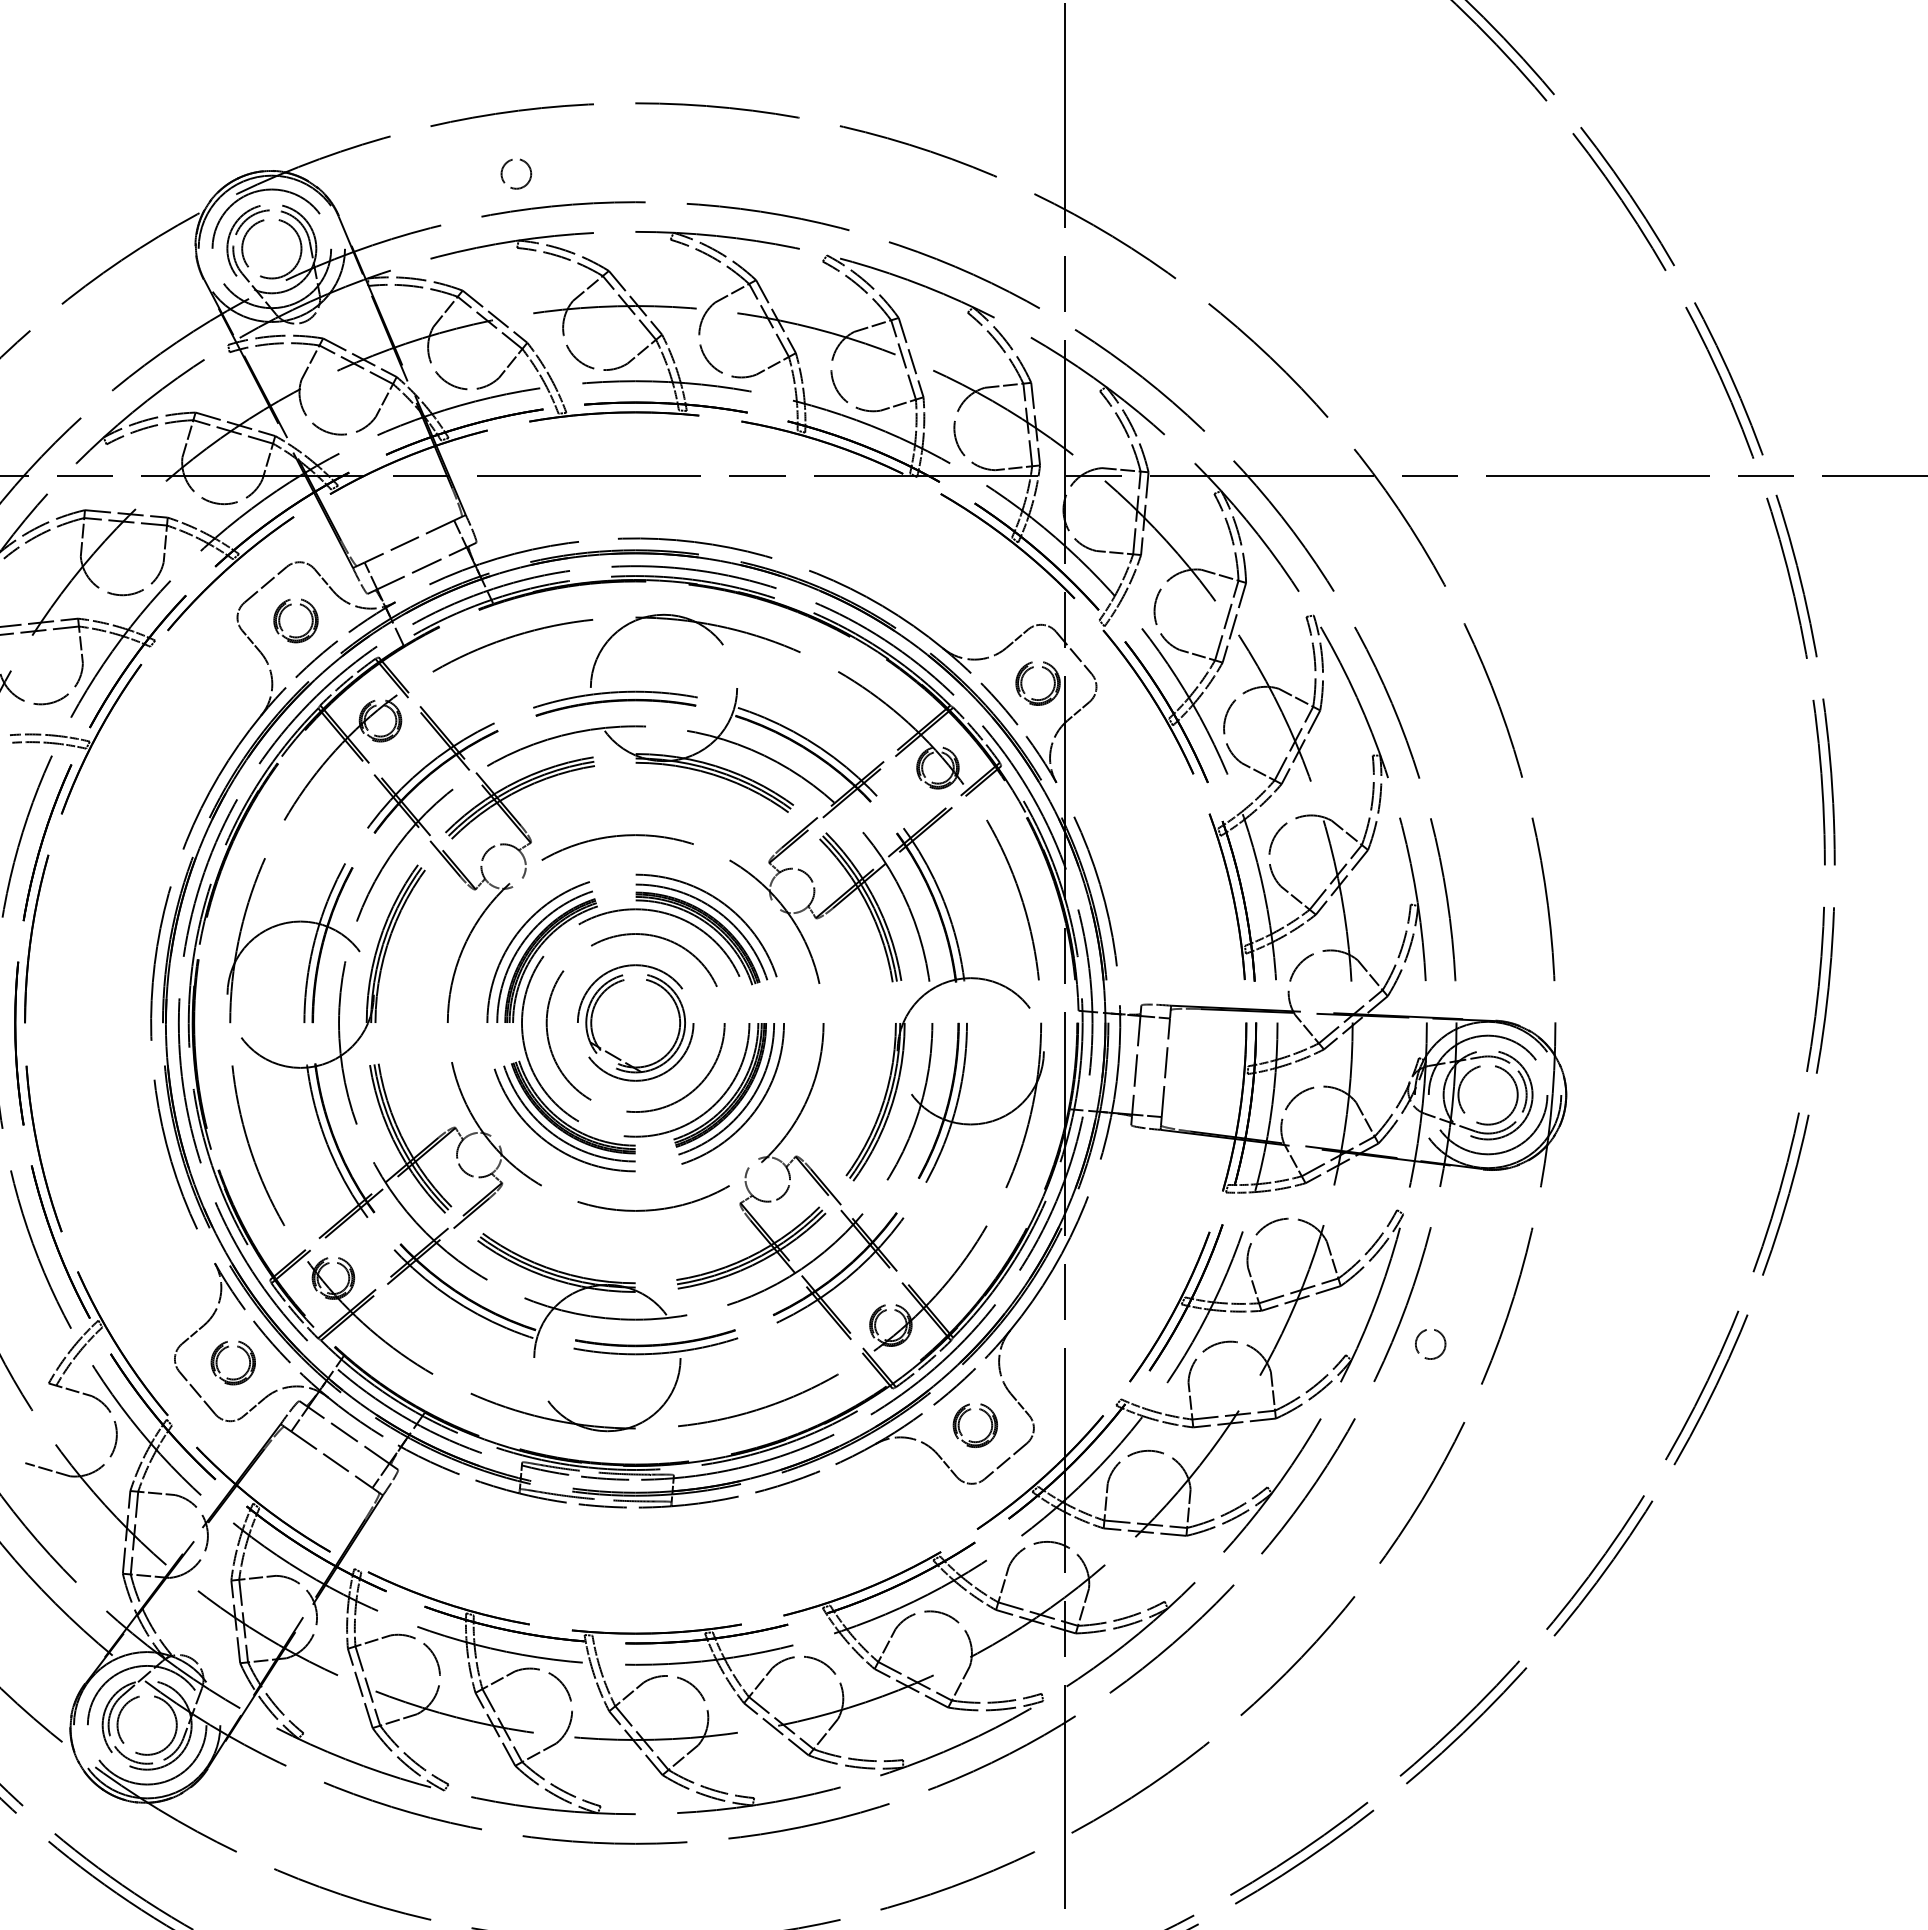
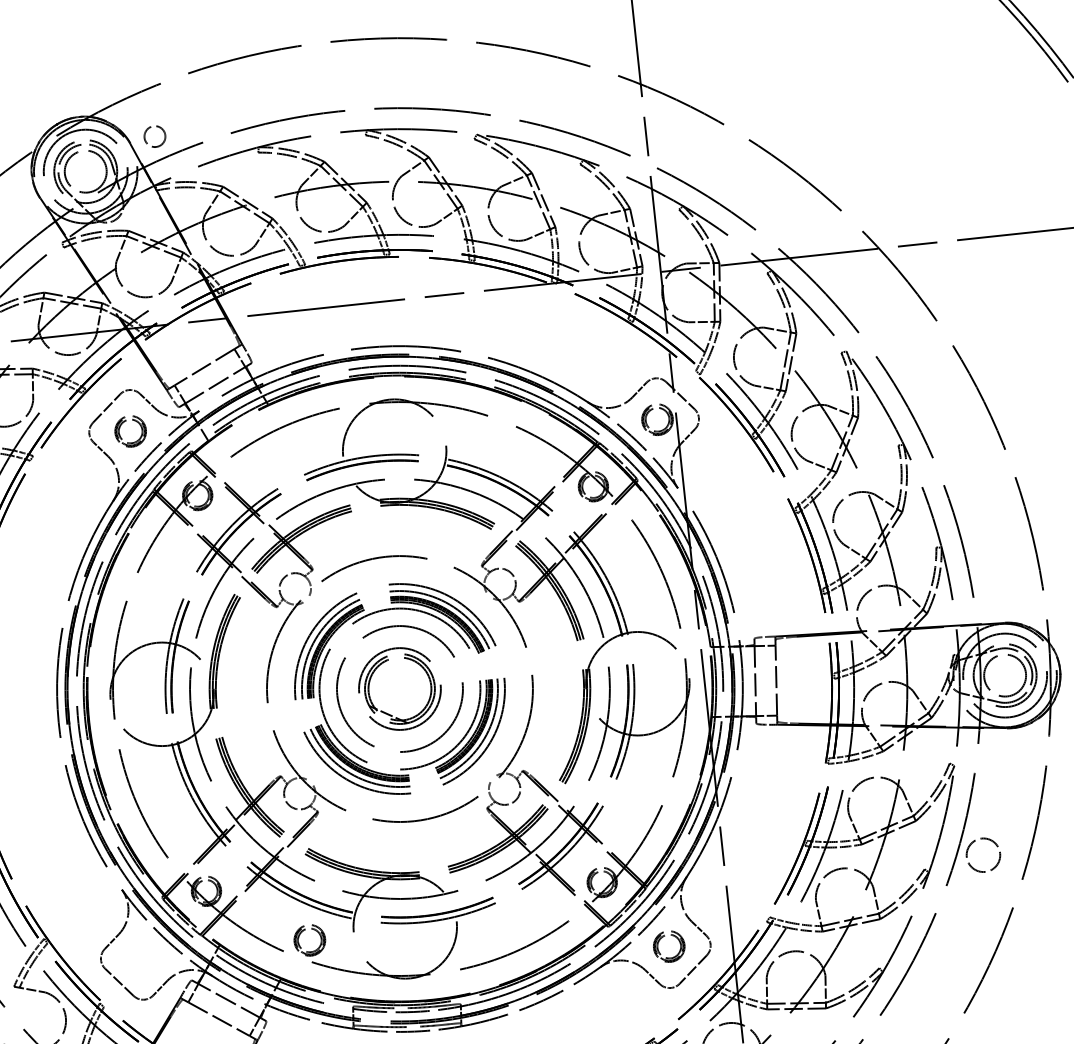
circle: (516, 173) -> (155, 136), moved
circle: (1430, 1344) -> (983, 855), size x1.6
part: (220, 1371) -> (301, 947), moved

